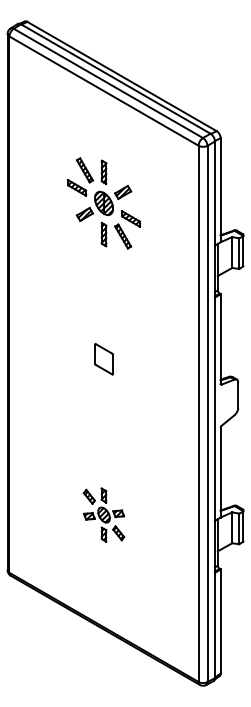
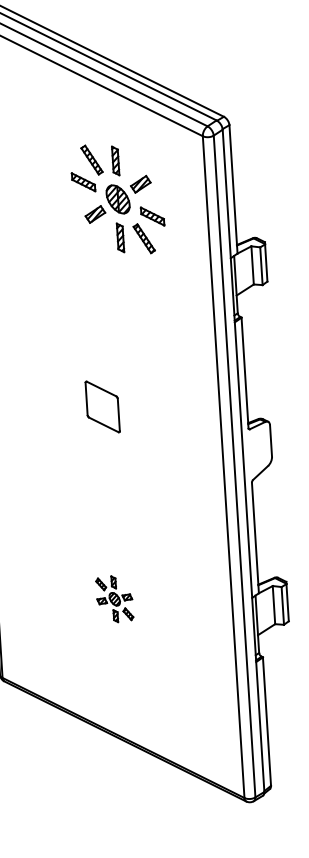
part: (103, 203) -> (117, 199), moved
part: (103, 359) -> (102, 407), size x1.4
part: (103, 514) -> (114, 598), size x0.7

